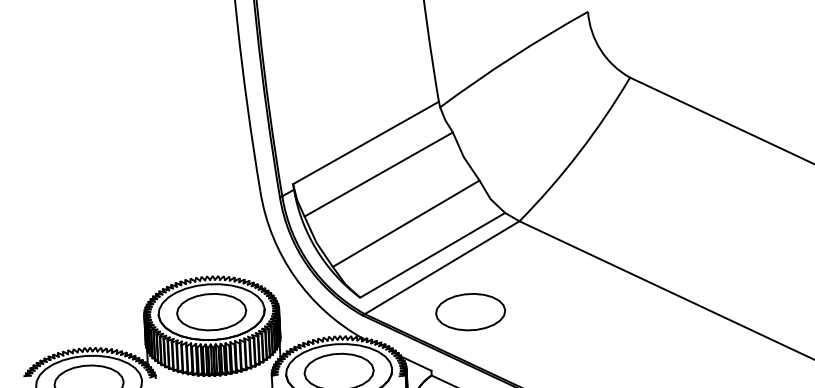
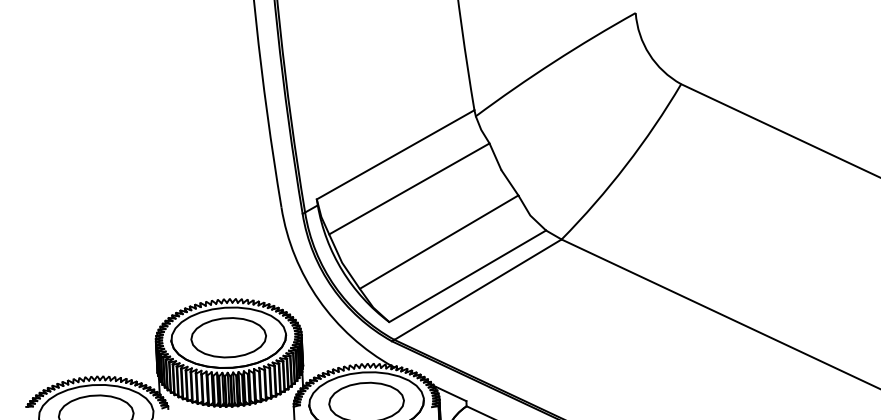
part: (470, 312) -> (508, 338), removed

